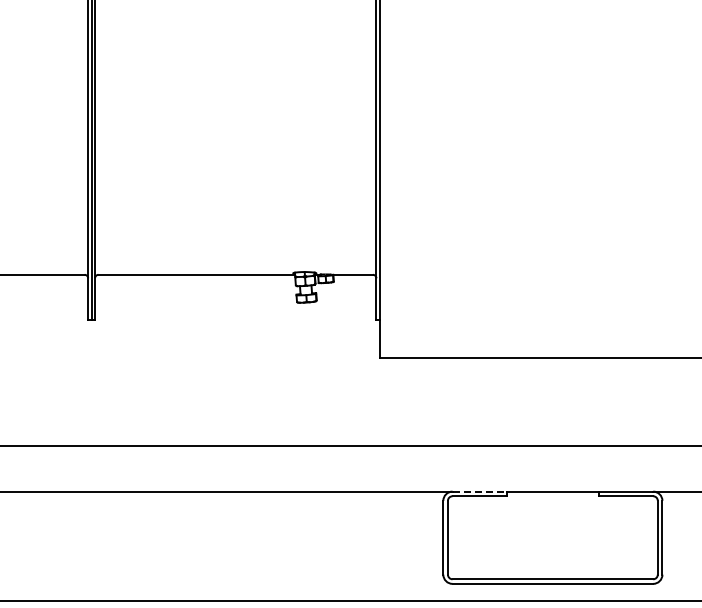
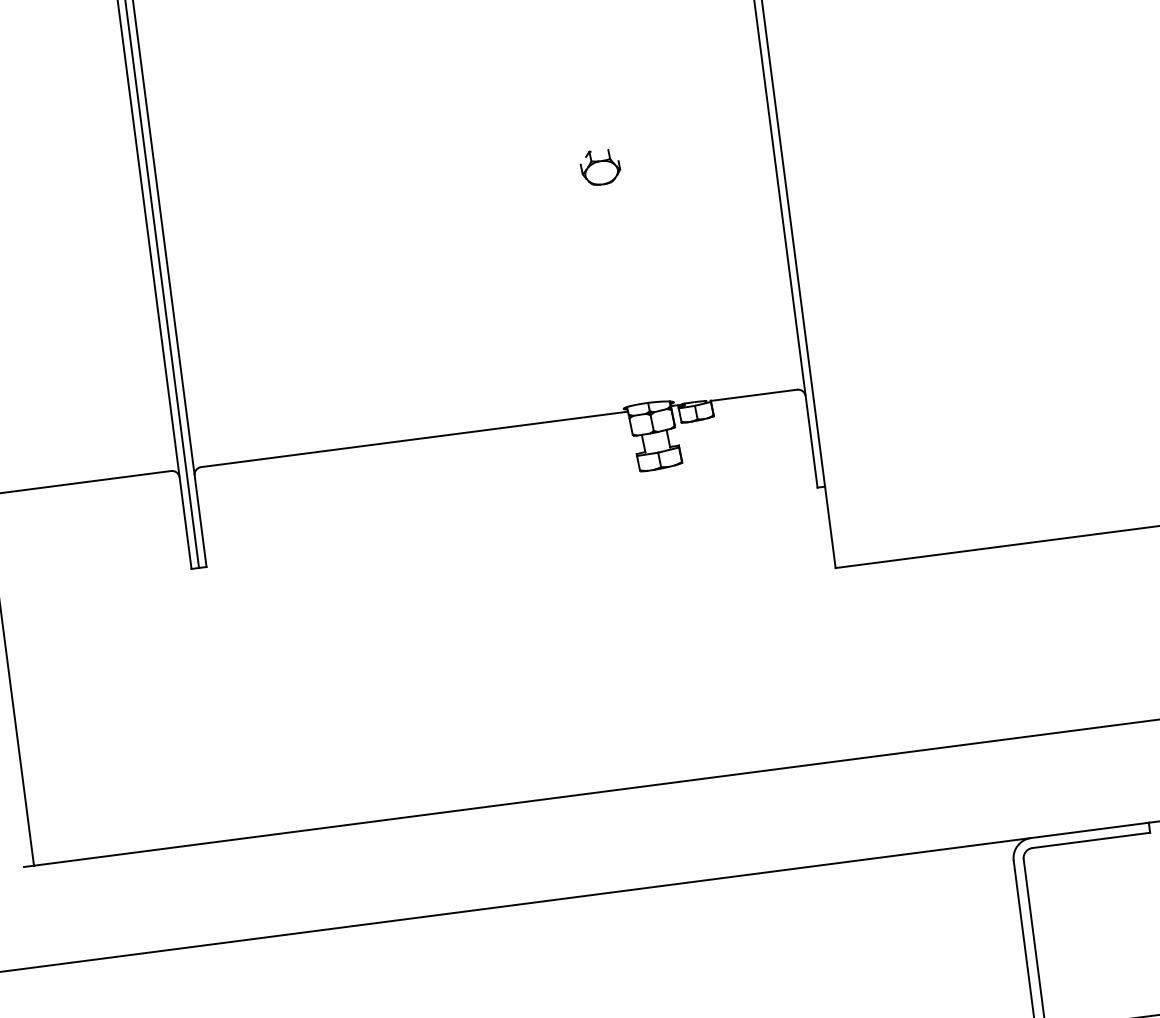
part: (296, 162) -> (599, 167), added
line: (480, 491) -> (1091, 829), dashed -> solid

